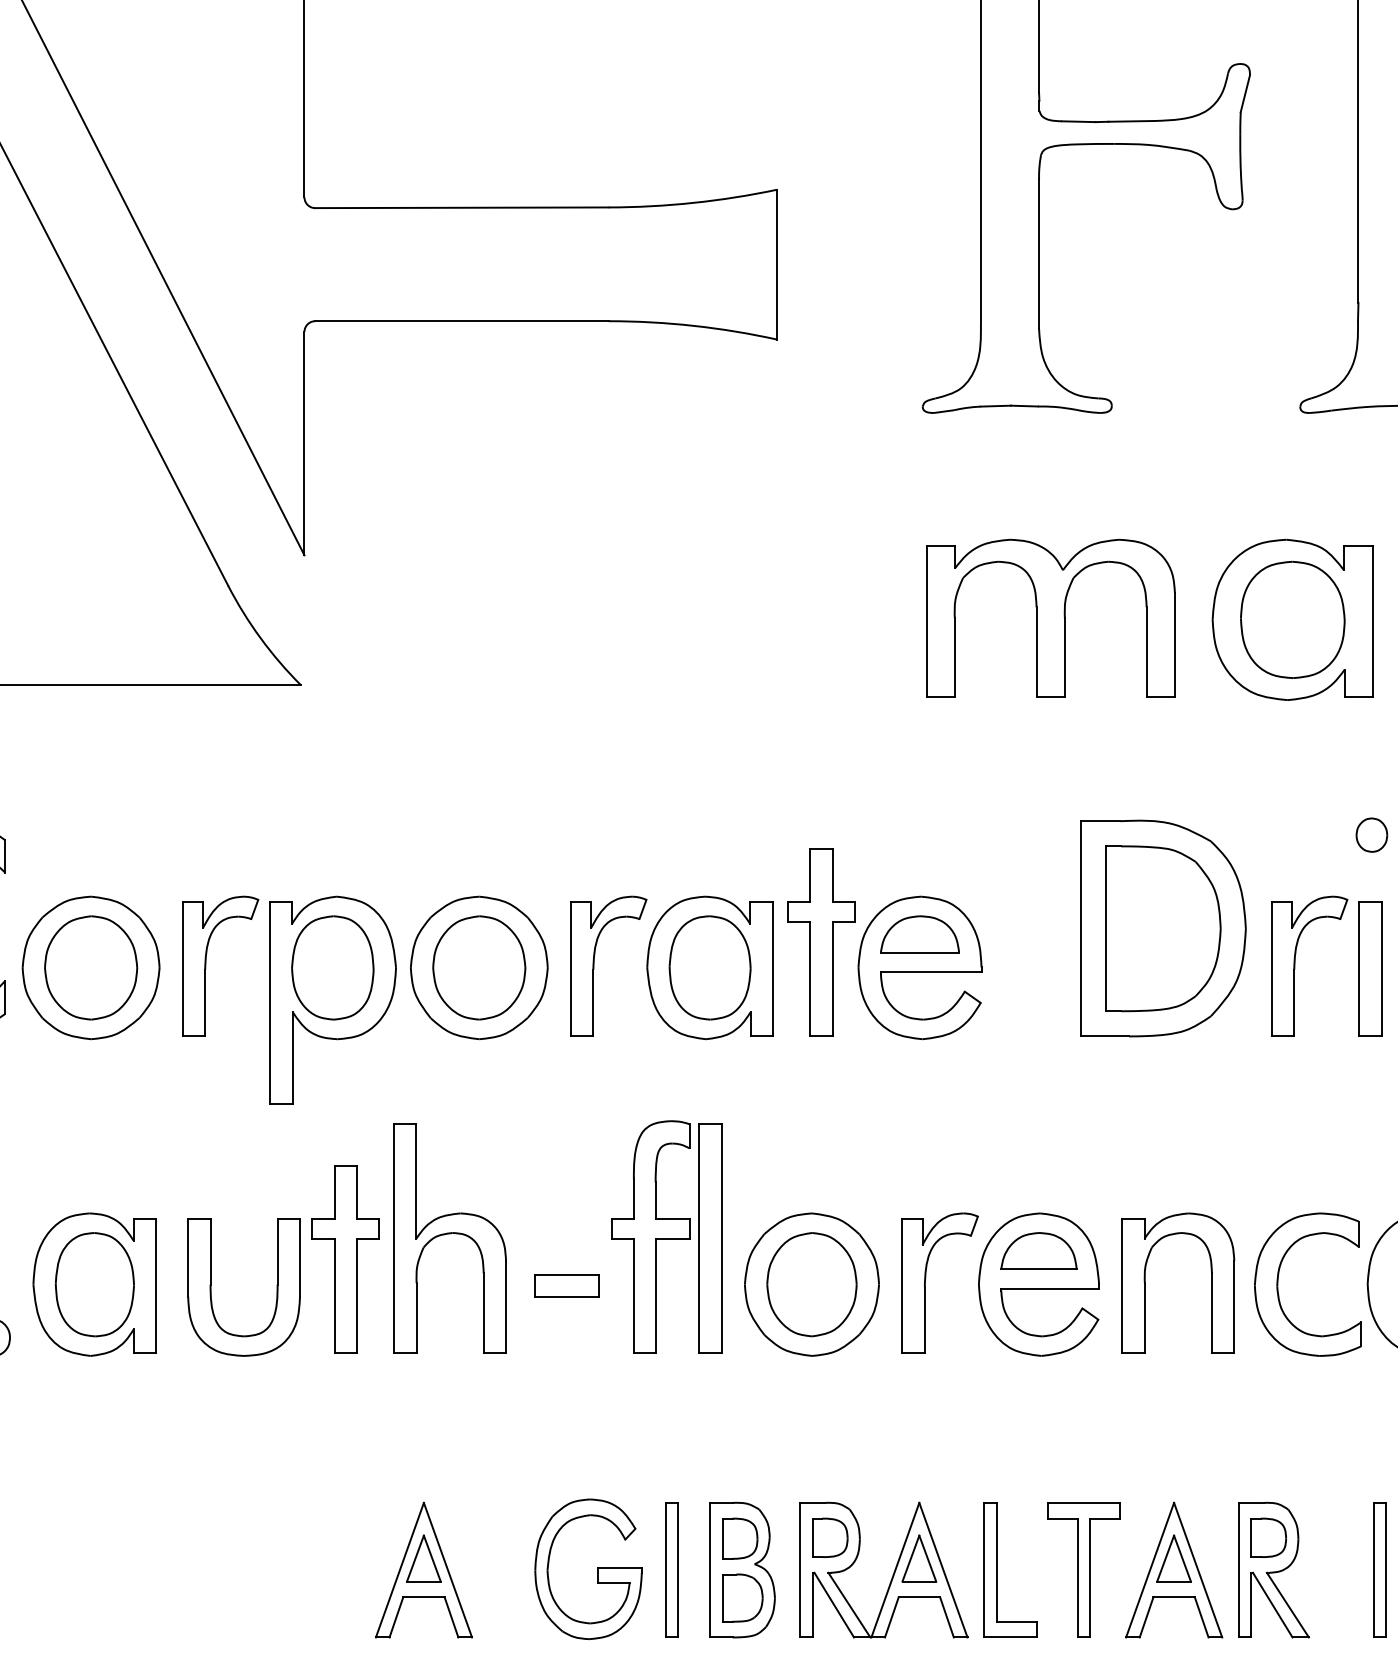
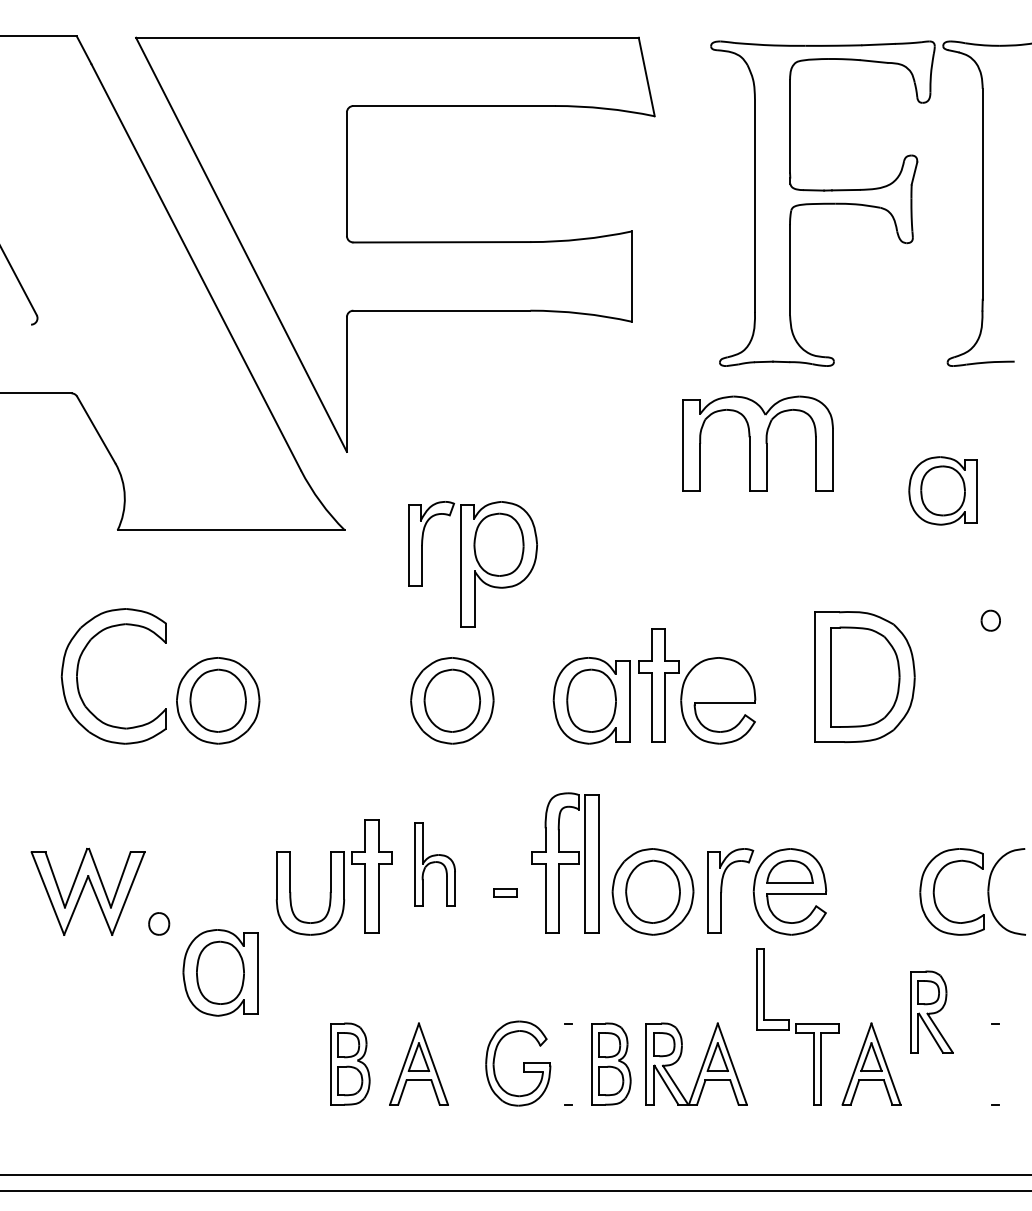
part: (1049, 617) -> (757, 443), moved
part: (1291, 619) -> (942, 490), size x0.7
part: (918, 934) -> (717, 680), removed
part: (1296, 960) -> (945, 696), removed
part: (595, 965) -> (522, 699), removed
part: (288, 1000) -> (472, 564), moved
part: (449, 1237) -> (434, 863), size x0.6
part: (1145, 1282) -> (854, 890), removed
part: (94, 1283) -> (220, 972), moved
part: (567, 1285) -> (505, 892), size x0.6
part: (310, 1569) -> (350, 1063), added
line: (665, 1569) -> (564, 1063), removed
line: (678, 1569) -> (572, 1063), removed
part: (1273, 1569) -> (931, 1011), moved
line: (1374, 1569) -> (992, 1063), removed
line: (1386, 1569) -> (999, 1063), removed
part: (996, 1570) -> (764, 989), moved

